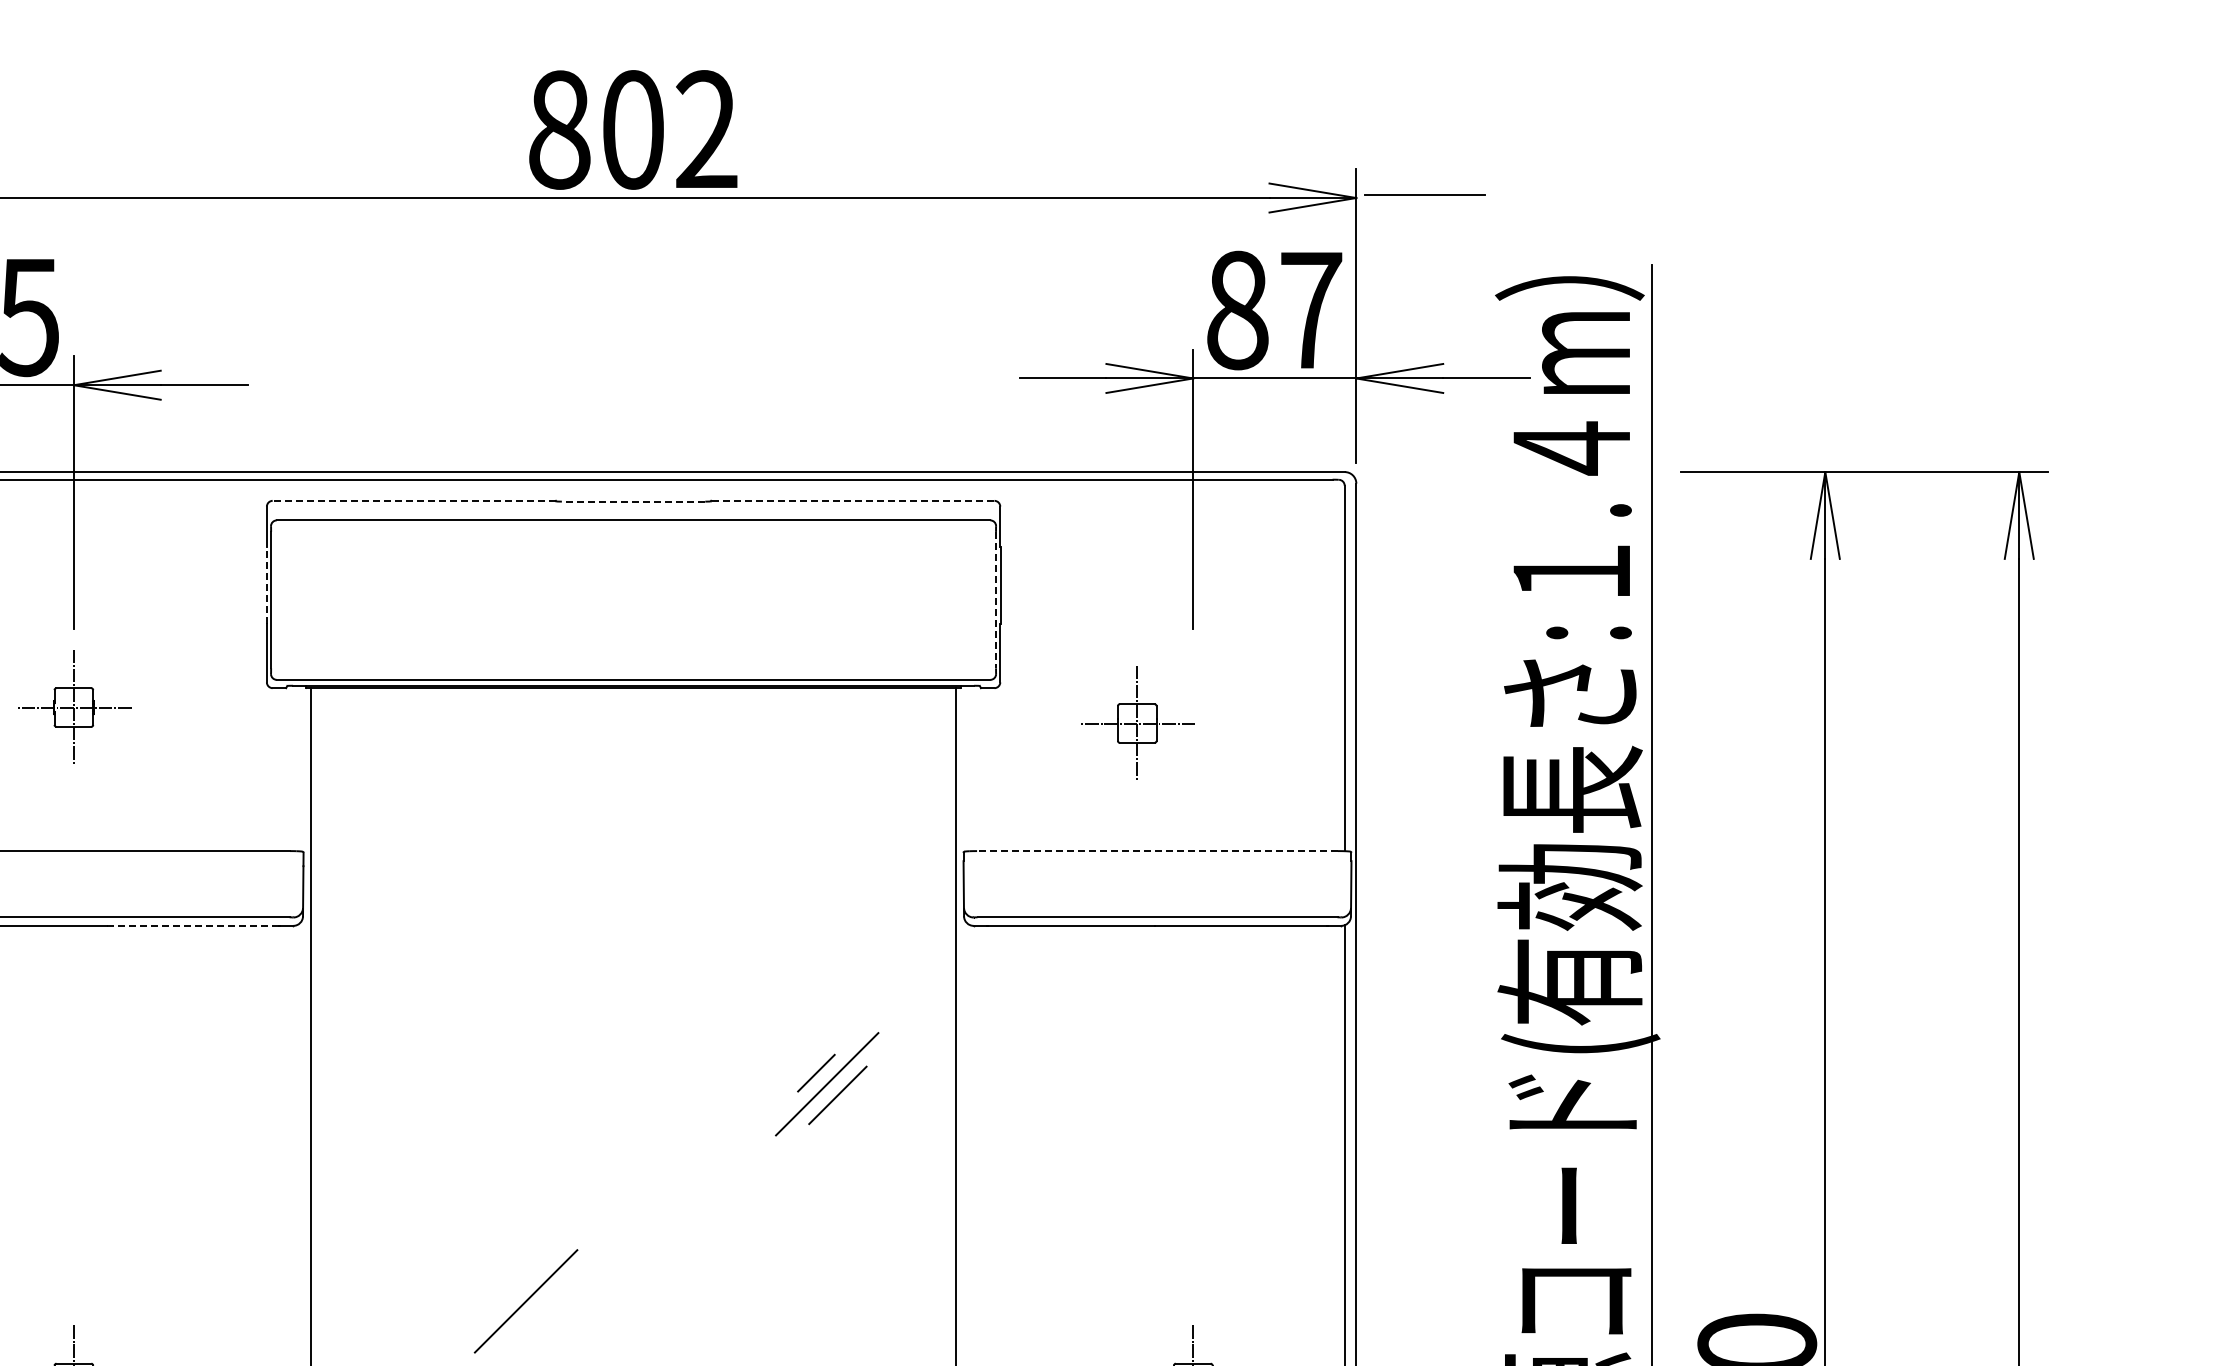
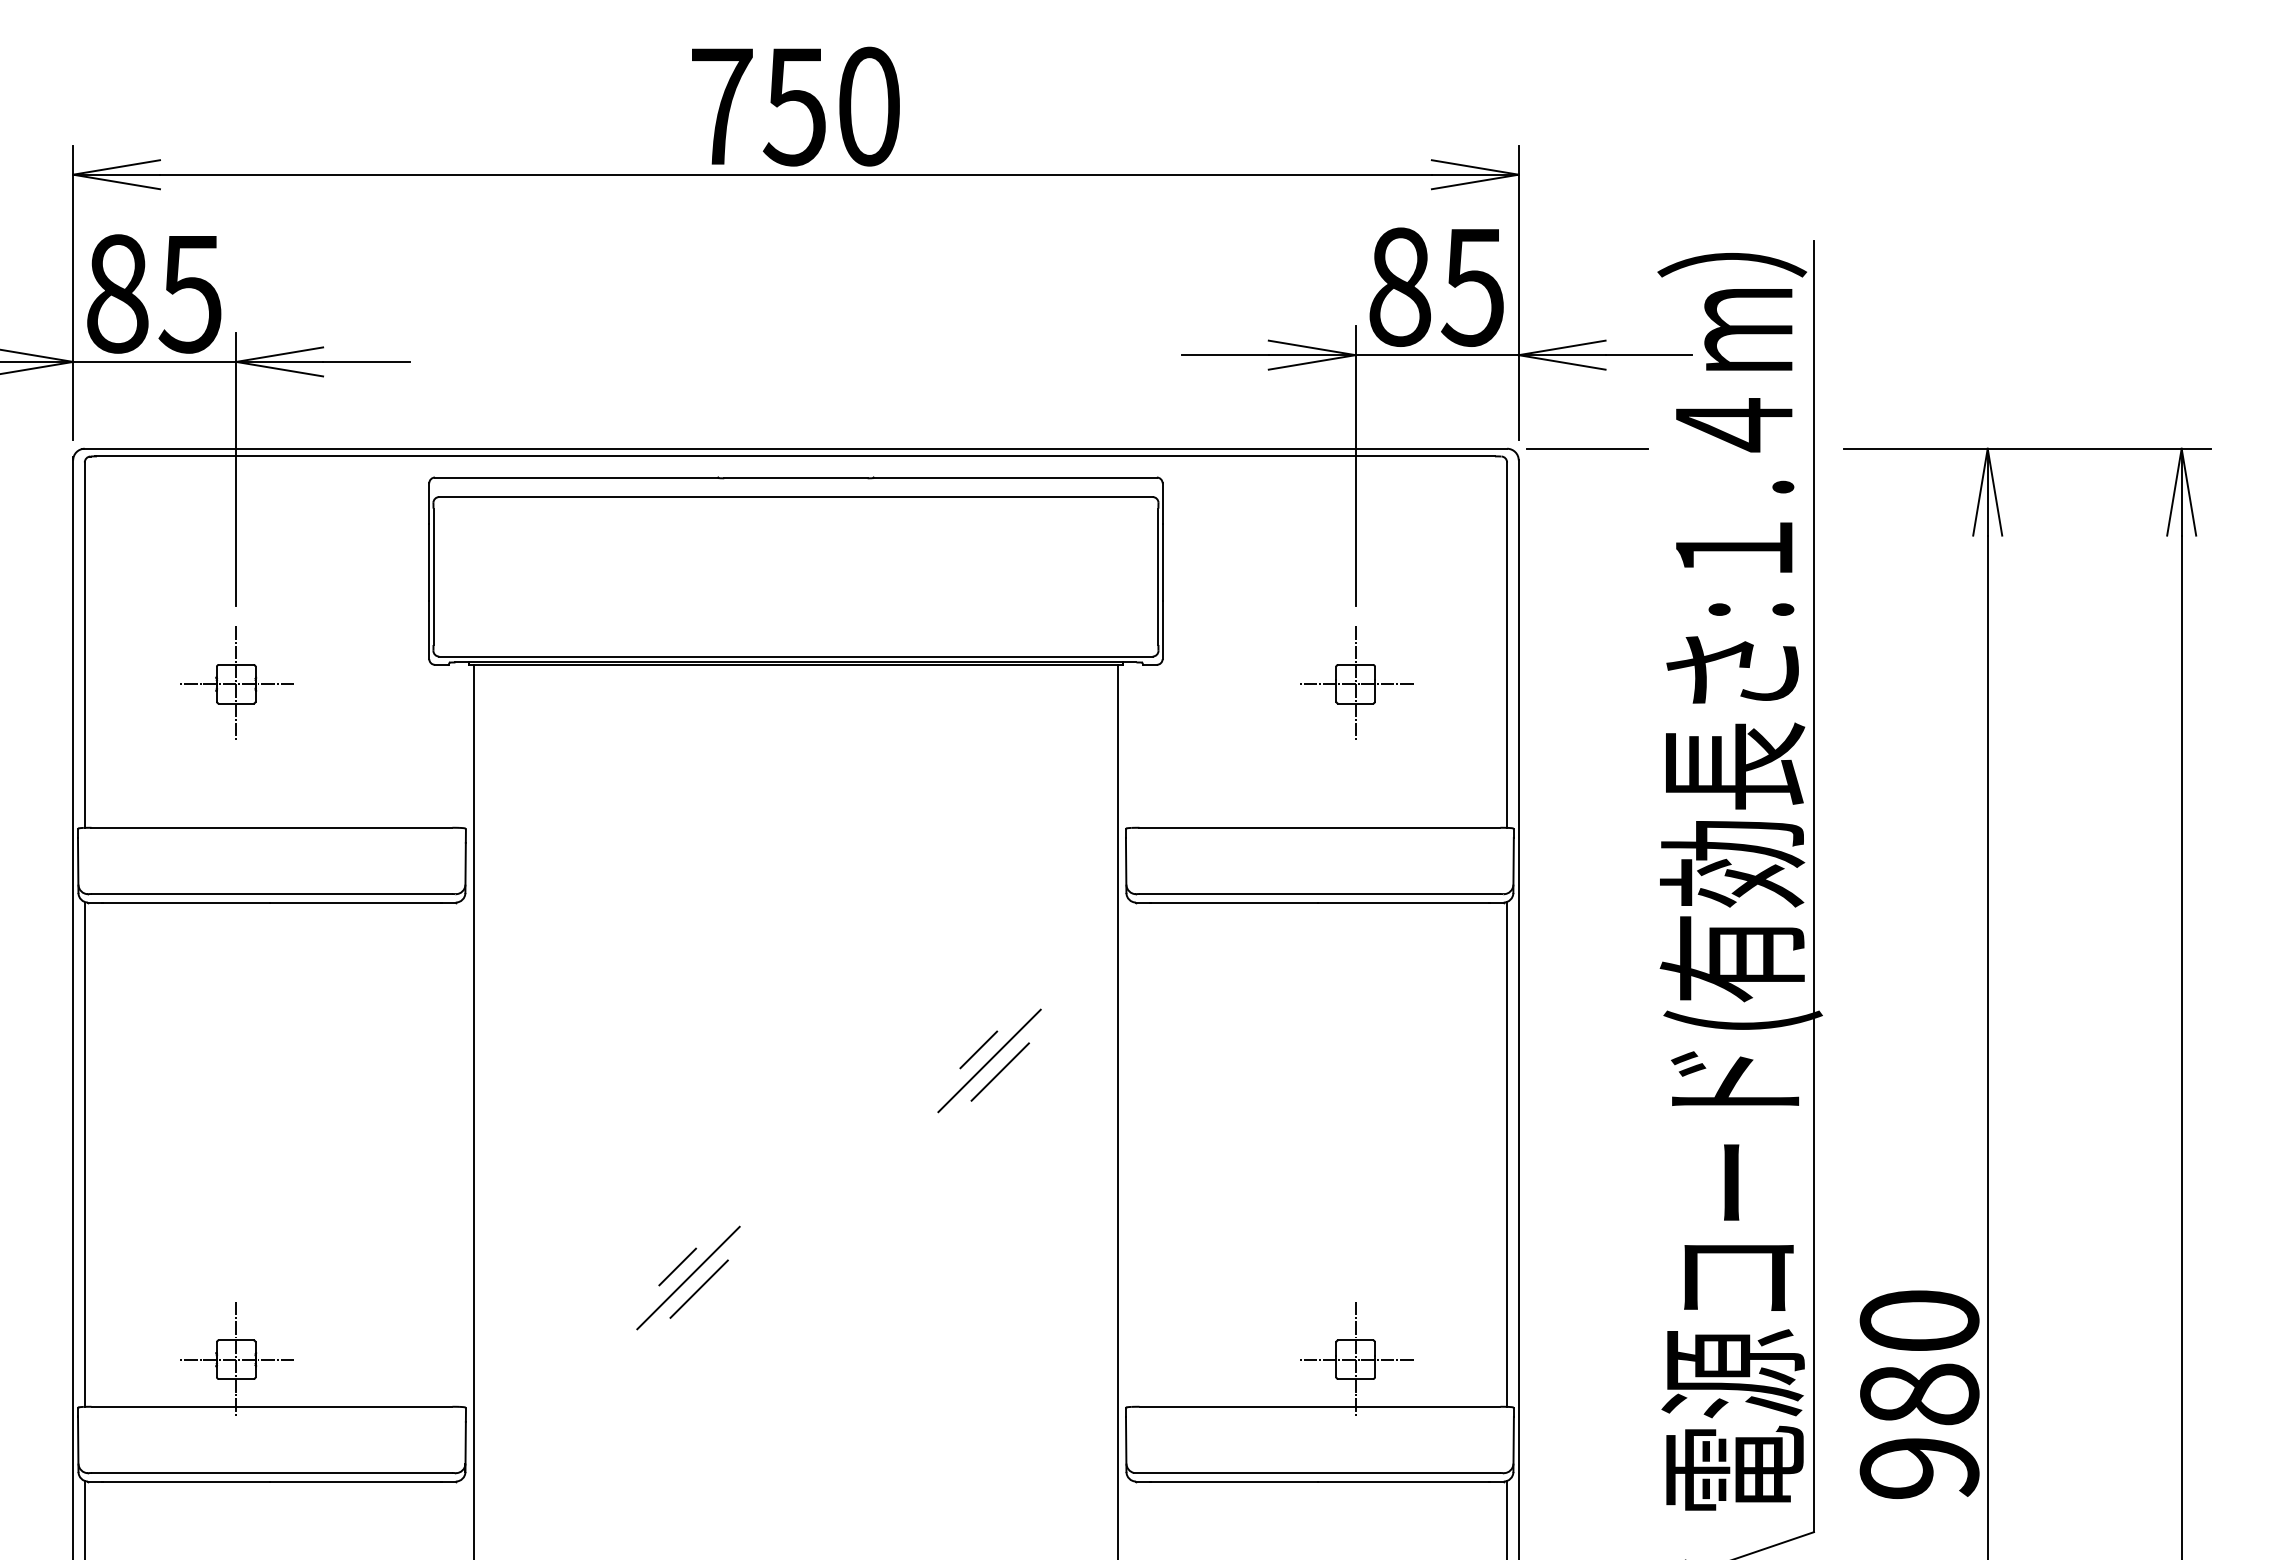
text: (633, 129) -> (795, 106), 802 -> 750
line: (1425, 194) -> (1587, 448), moved
text: (1310, 310) -> (1472, 287), 87 -> 85
line: (414, 500) -> (576, 477), dashed -> solid
line: (853, 500) -> (1015, 477), dashed -> solid
line: (633, 501) -> (795, 478), dashed -> solid
line: (266, 585) -> (428, 562), dashed -> solid
line: (996, 600) -> (1158, 577), dashed -> solid
part: (1138, 721) -> (1356, 682), moved
line: (1157, 850) -> (1319, 827), dashed -> solid
line: (193, 925) -> (355, 902), dashed -> solid
line: (515, 1289) -> (677, 1266), added
line: (536, 1311) -> (698, 1288), added

